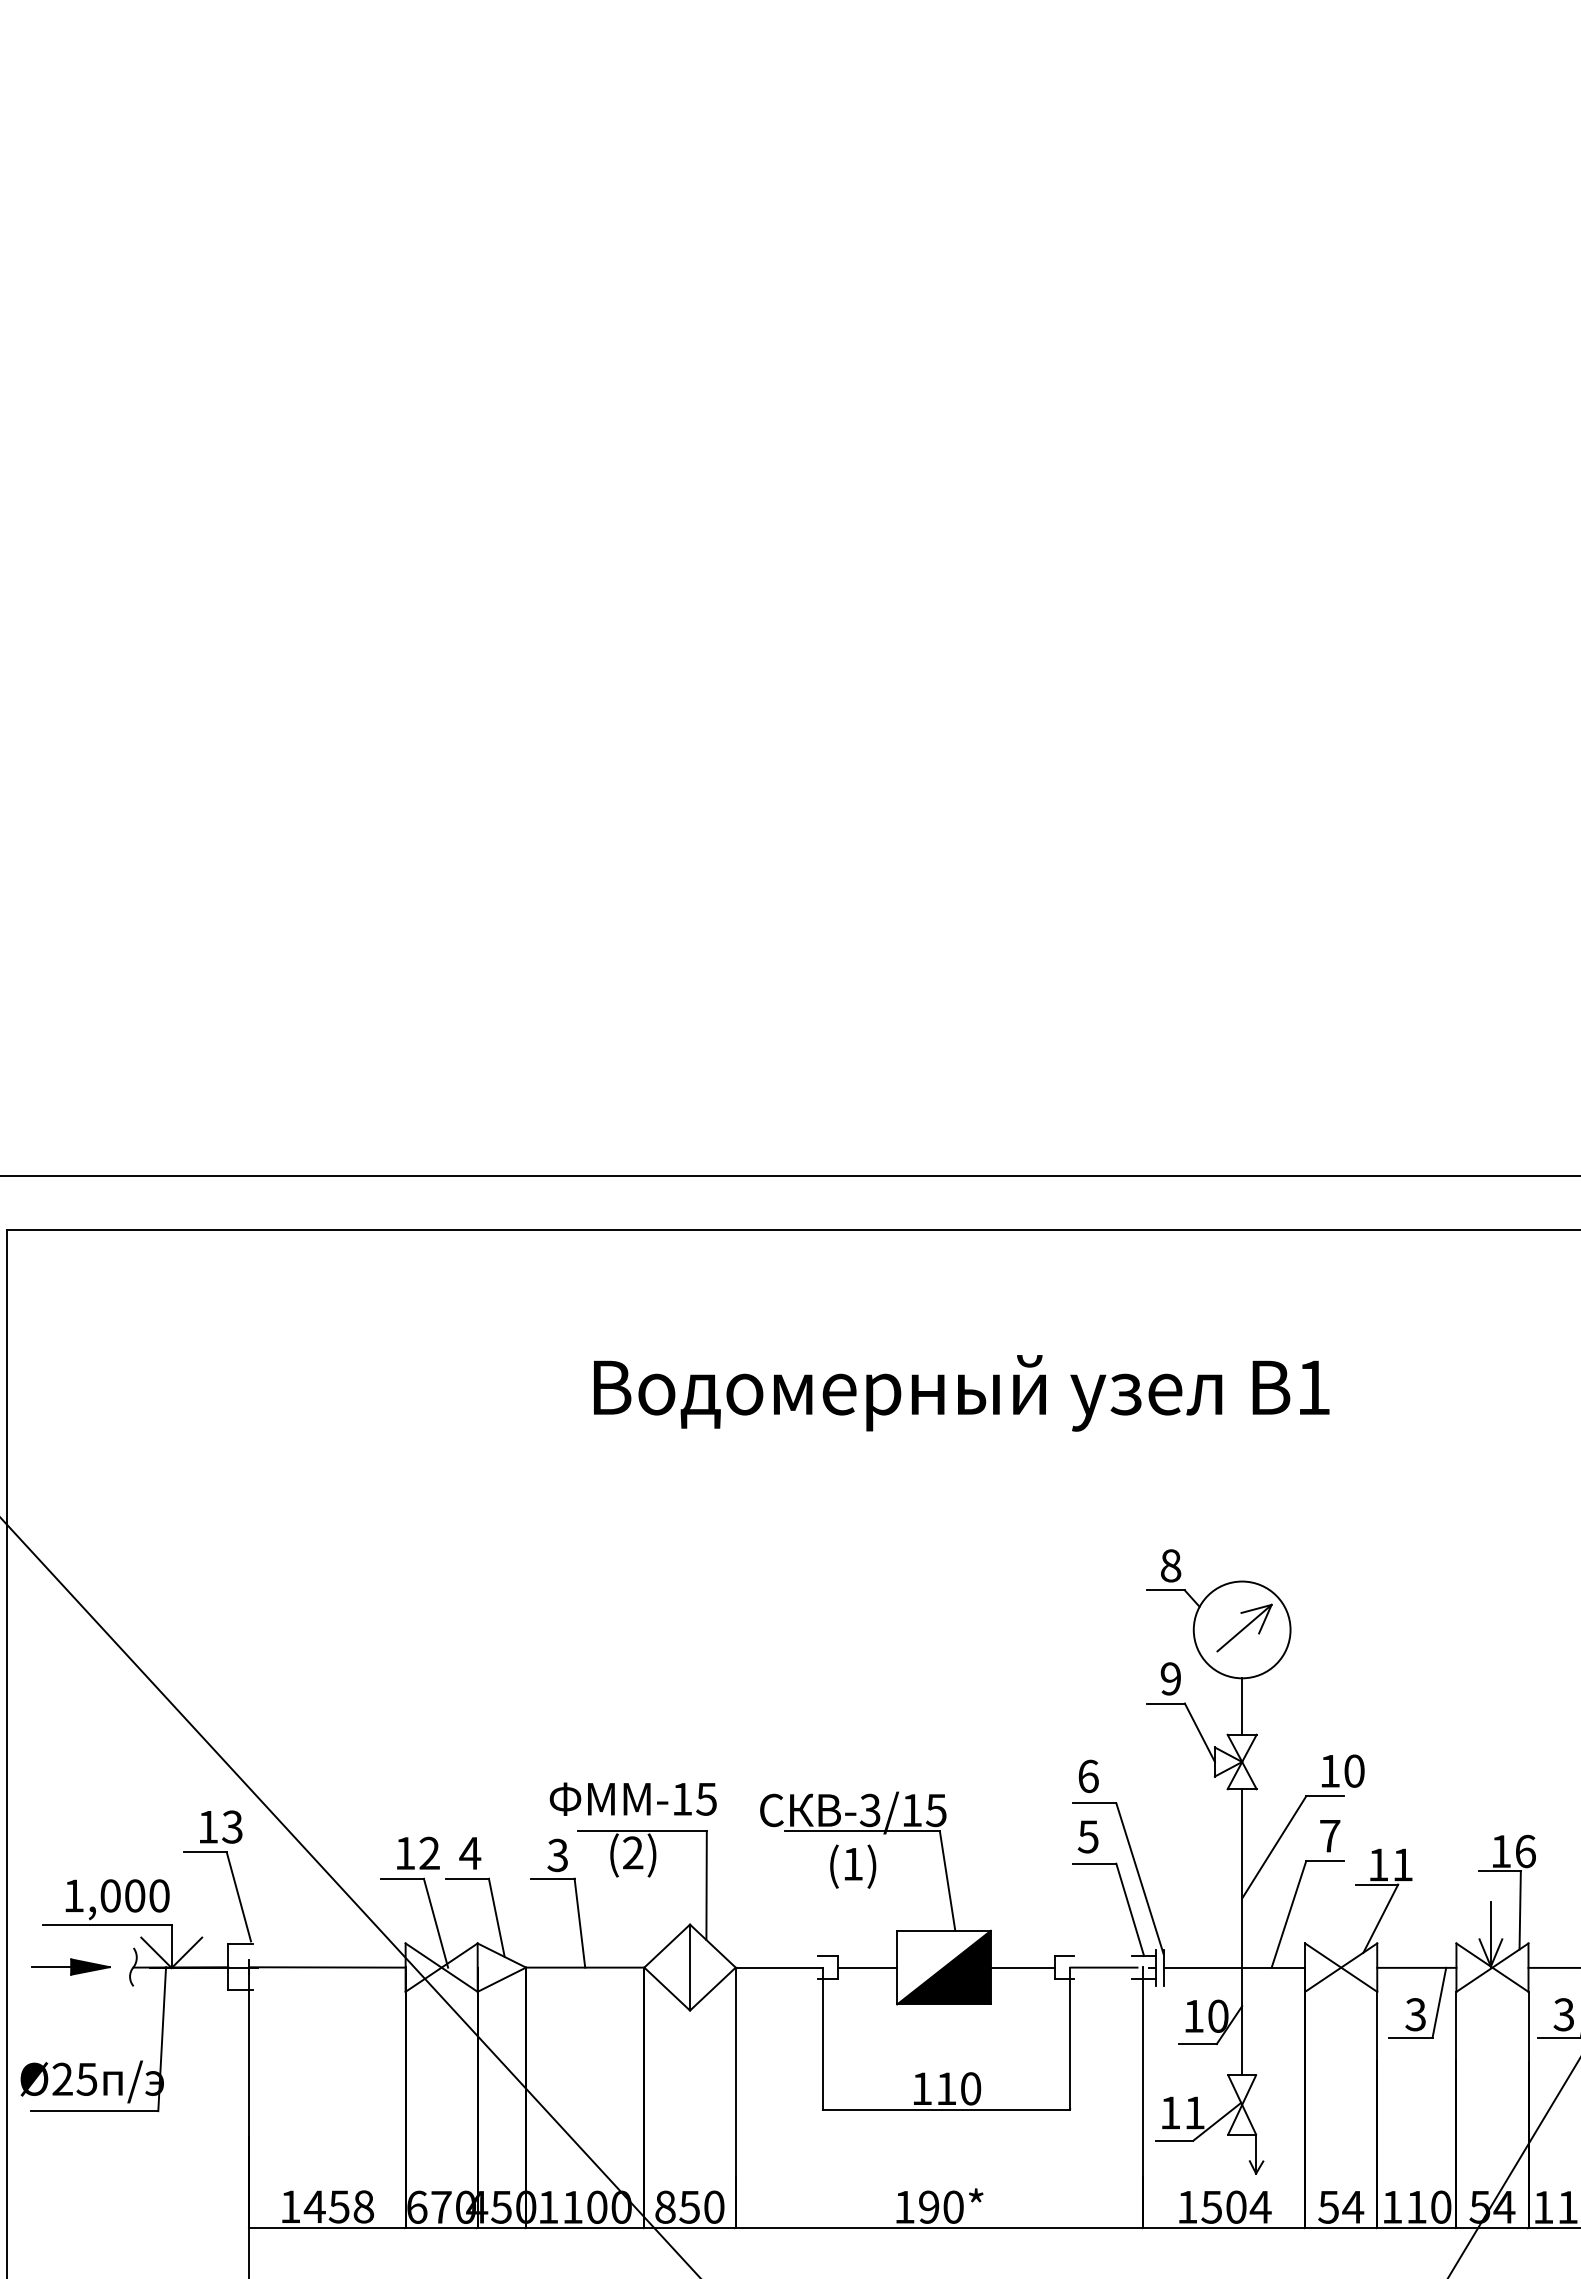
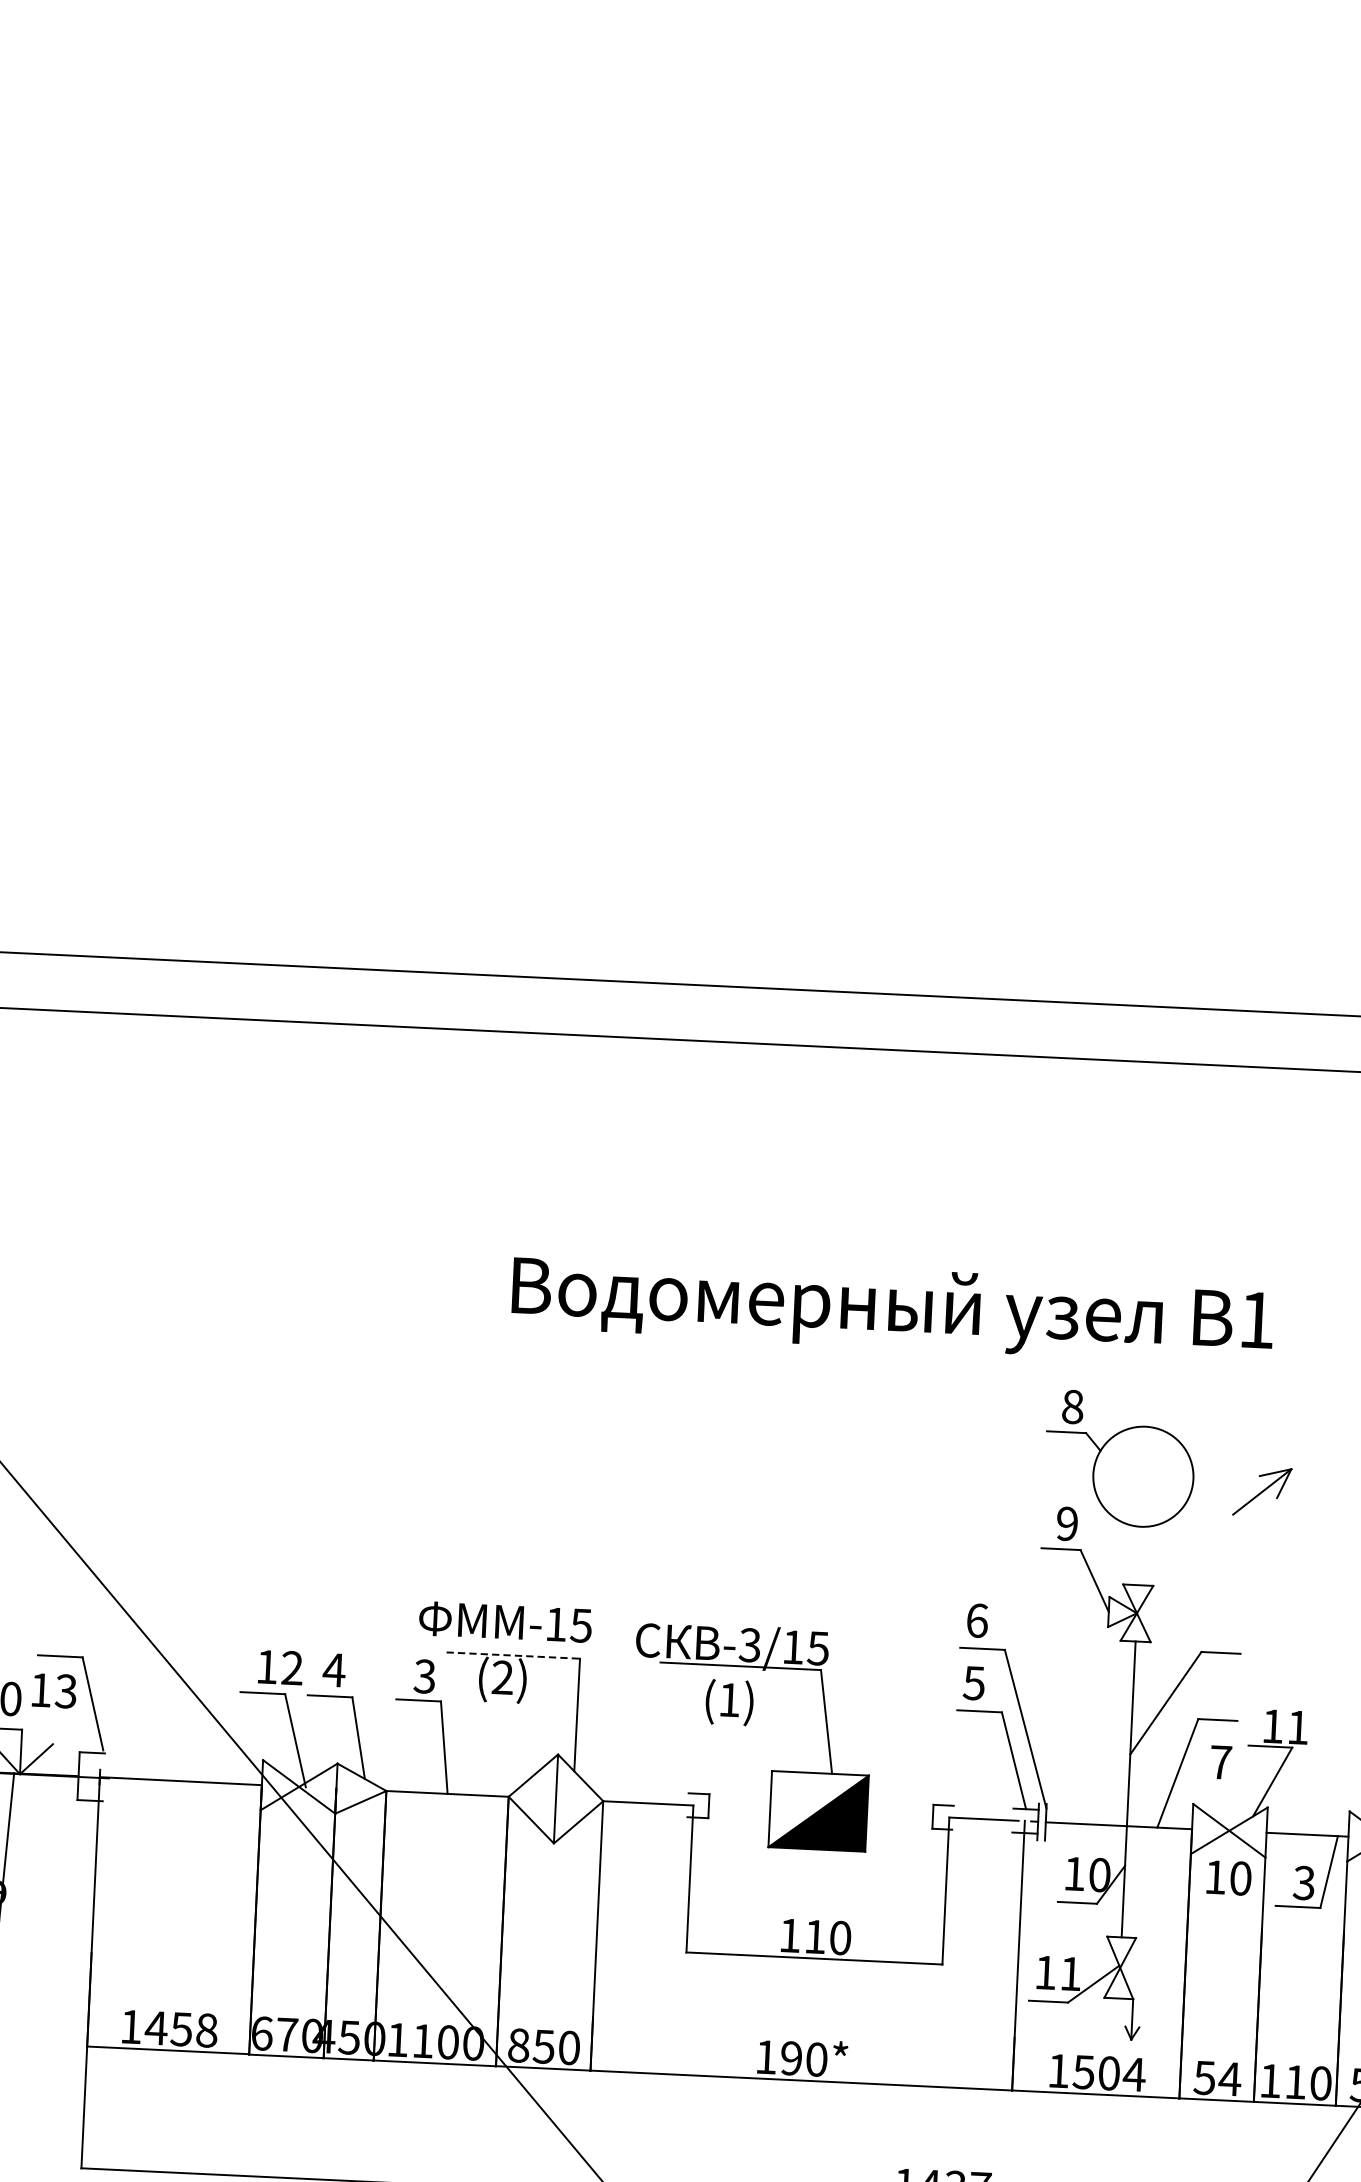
text: (961, 1393) -> (892, 1309), moved
part: (1244, 1627) -> (1262, 1491), moved
line: (1242, 1706) -> (1140, 1555), removed
text: (1342, 1770) -> (1228, 1877), moved
text: (221, 1826) -> (54, 1690), moved
line: (642, 1831) -> (513, 1655), solid -> dashed
text: (1330, 1836) -> (1221, 1762), moved
line: (867, 1967) -> (739, 1807), removed
line: (1022, 1967) -> (899, 1815), removed

